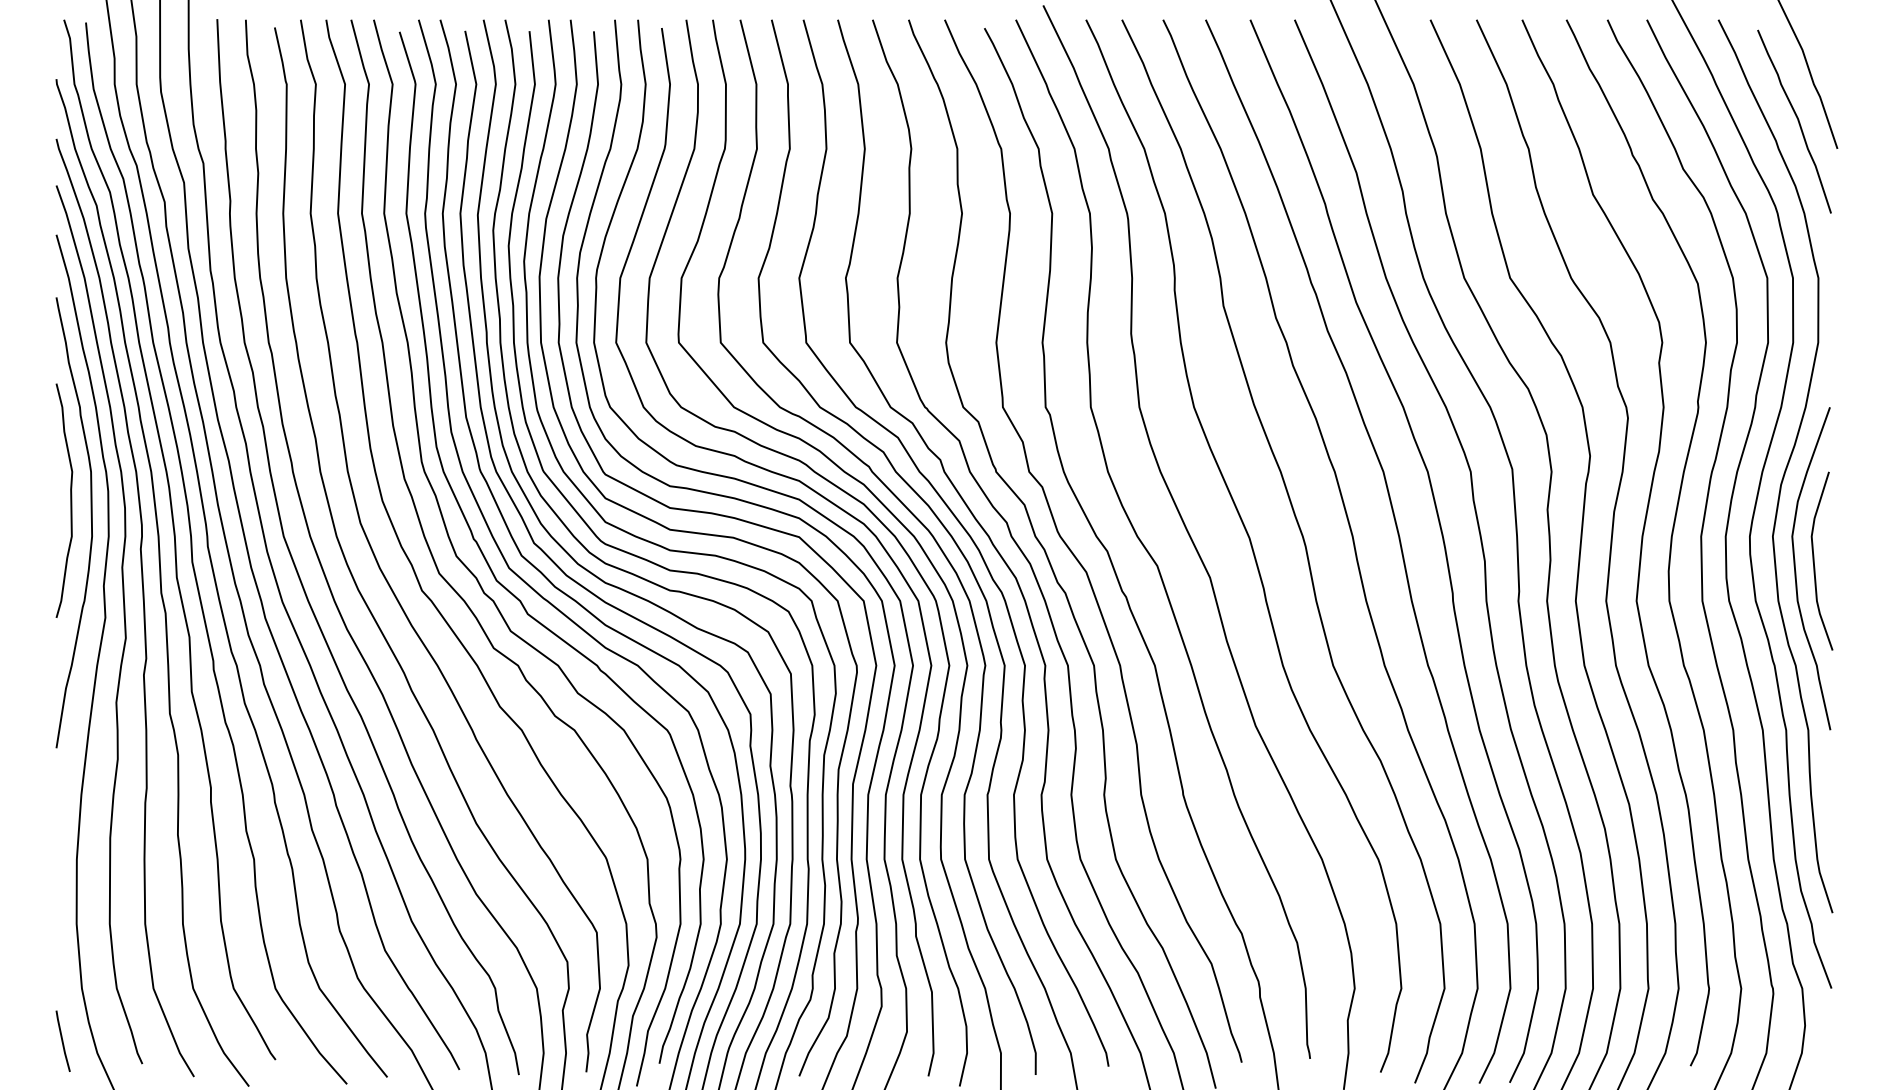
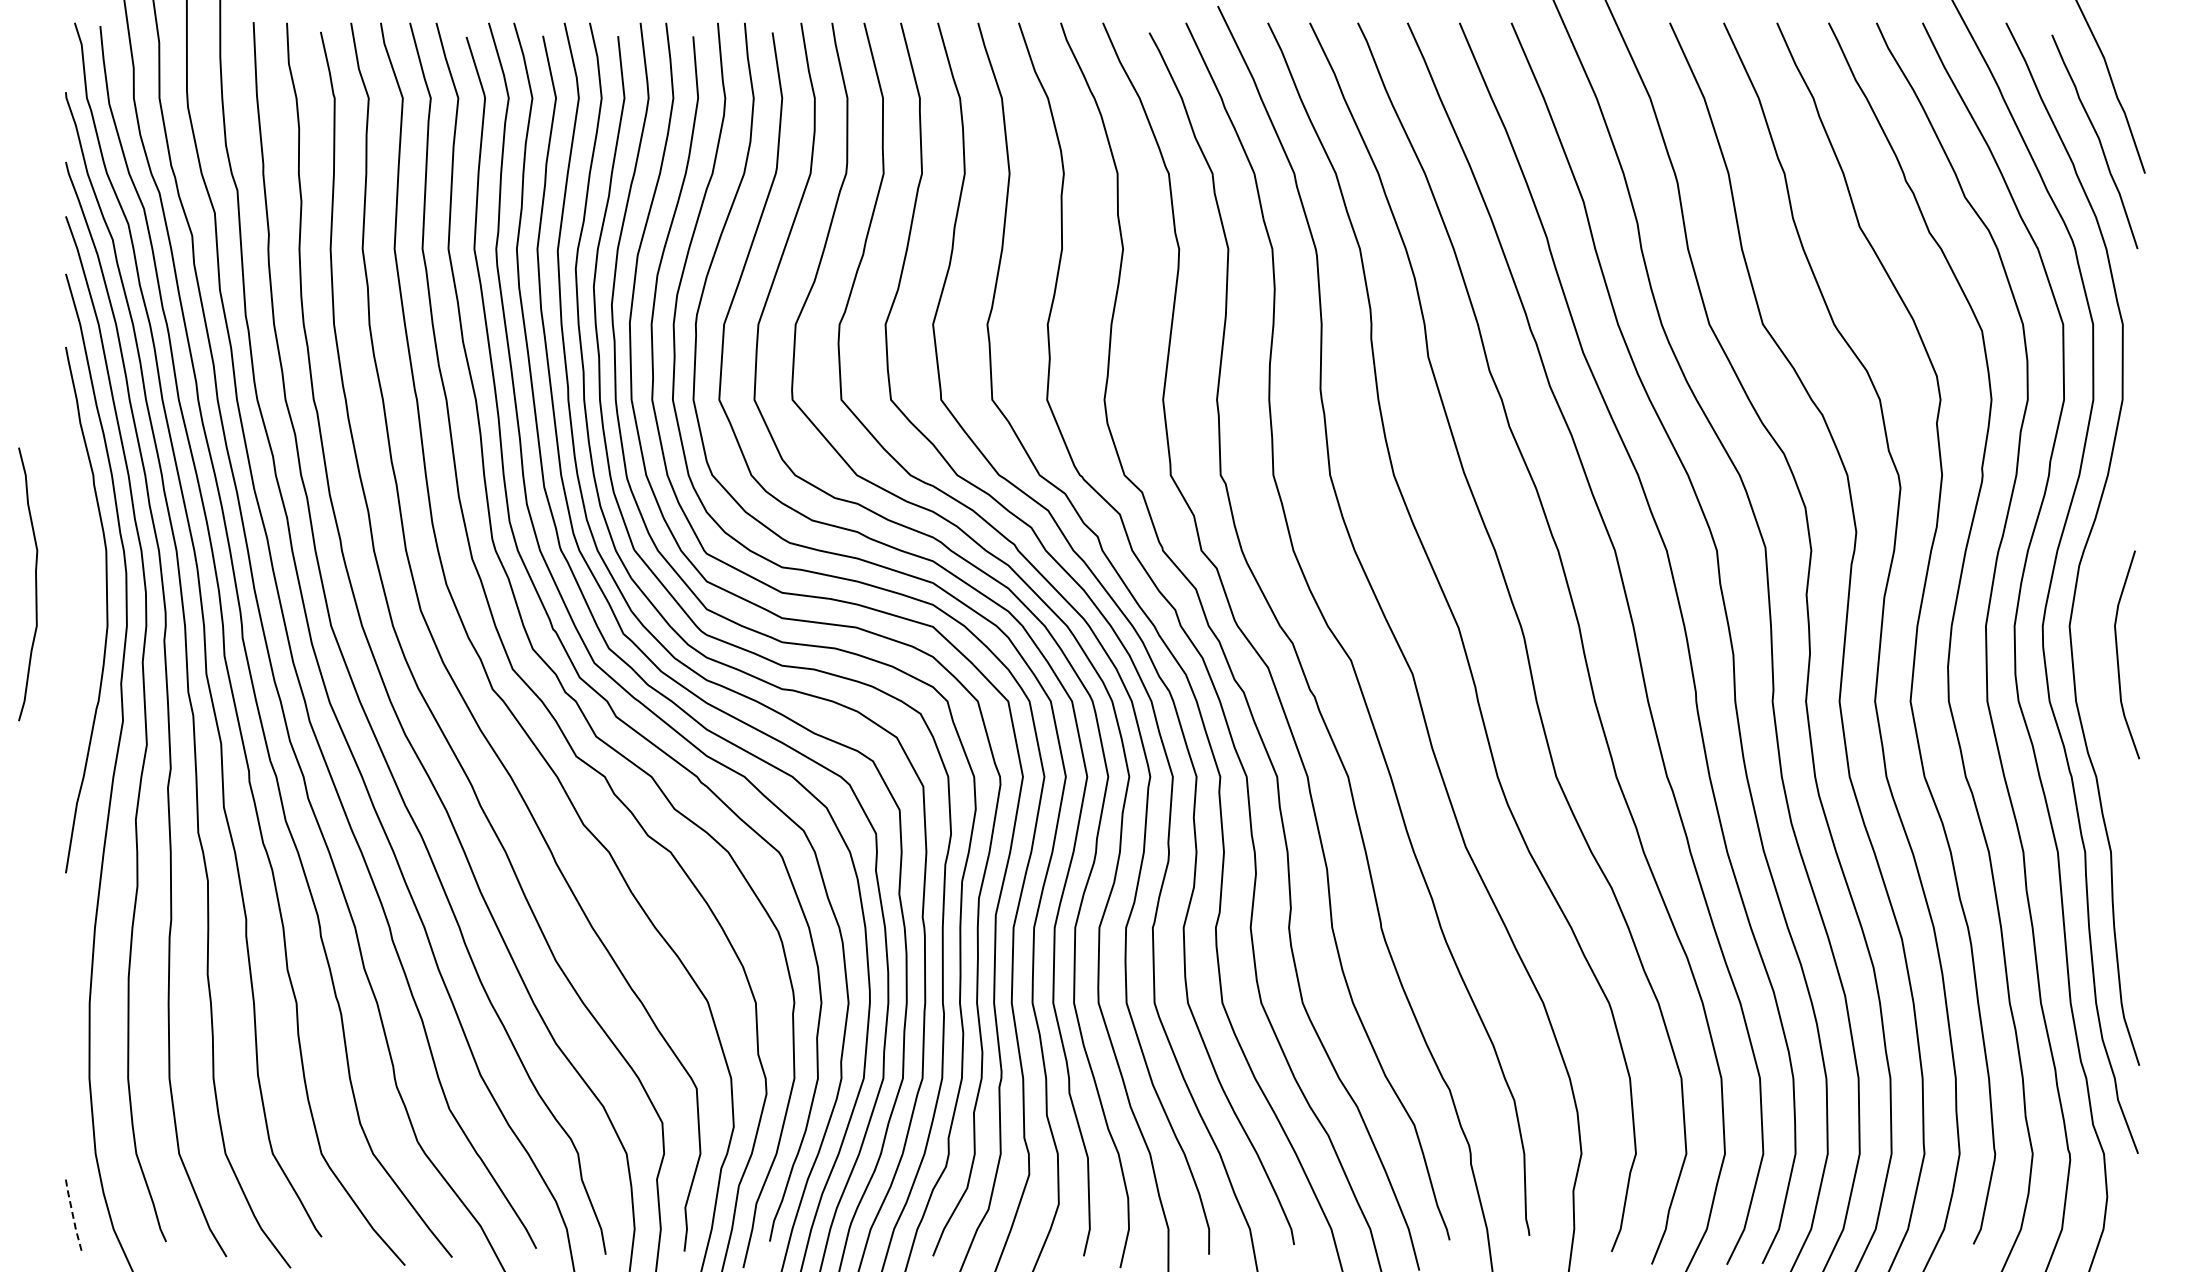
curve: (70, 500) -> (35, 584), moved
curve: (1795, 568) -> (2096, 663), removed
line: (62, 1041) -> (73, 1215), solid -> dashed

